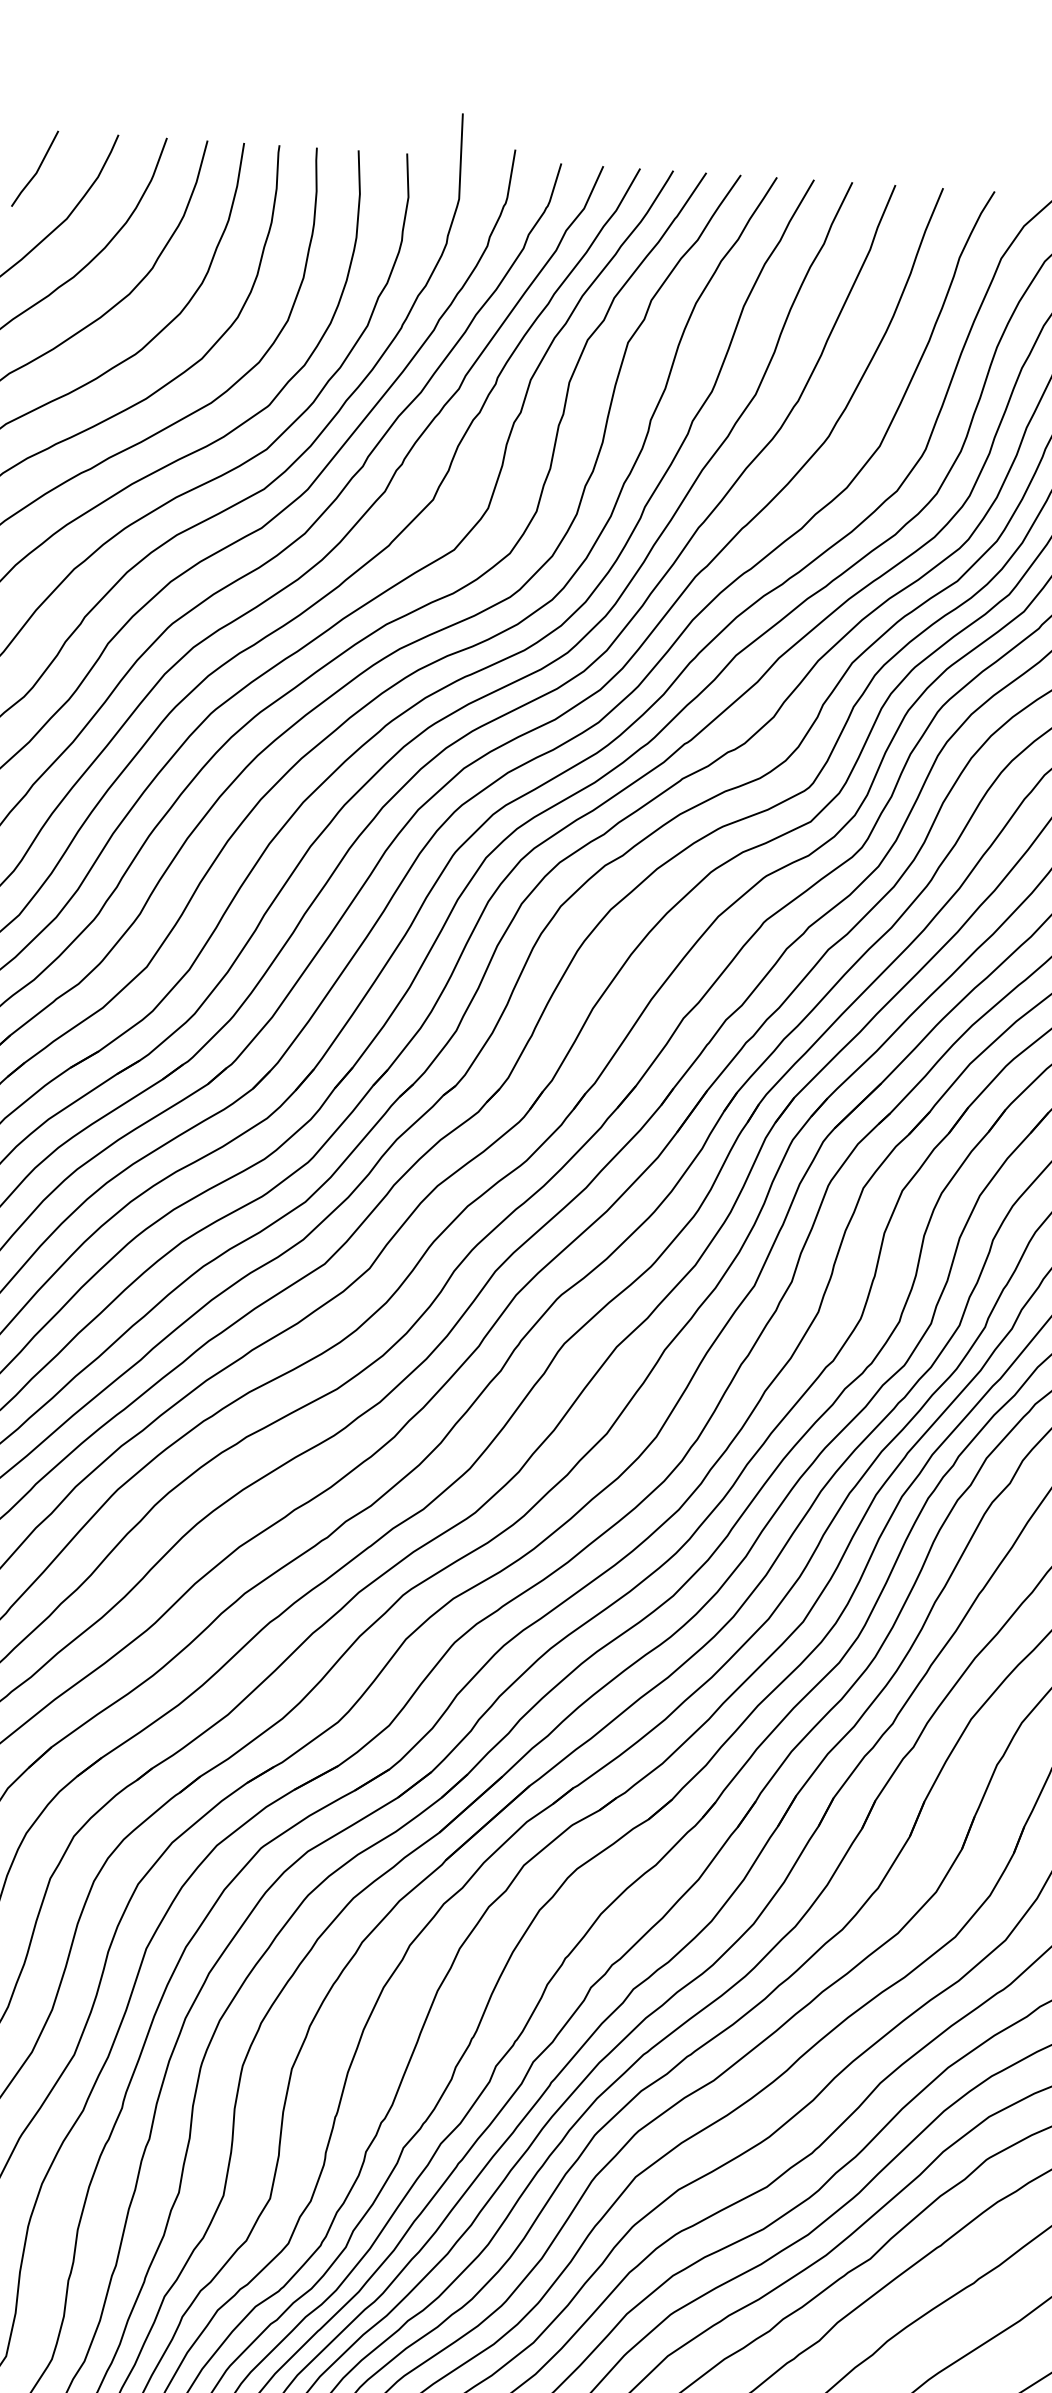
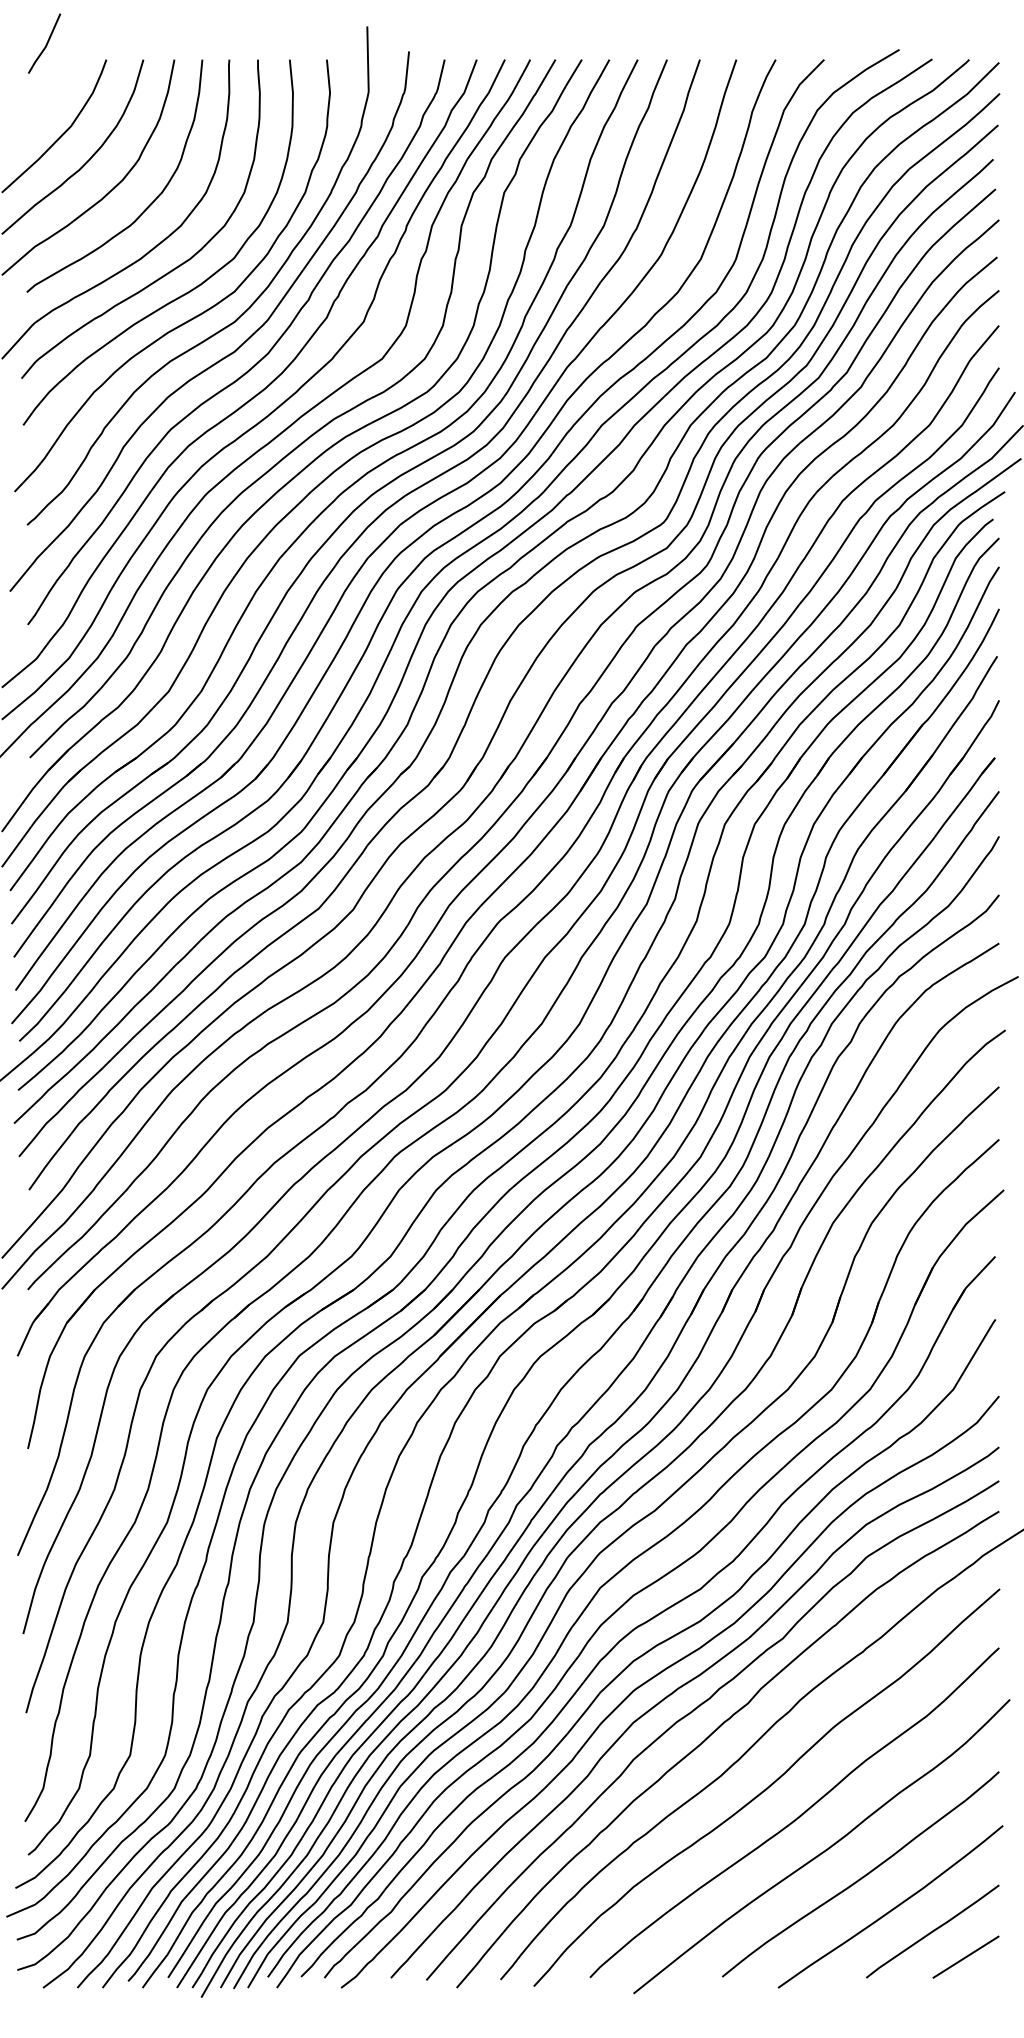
line: (36, 170) -> (45, 44), moved

